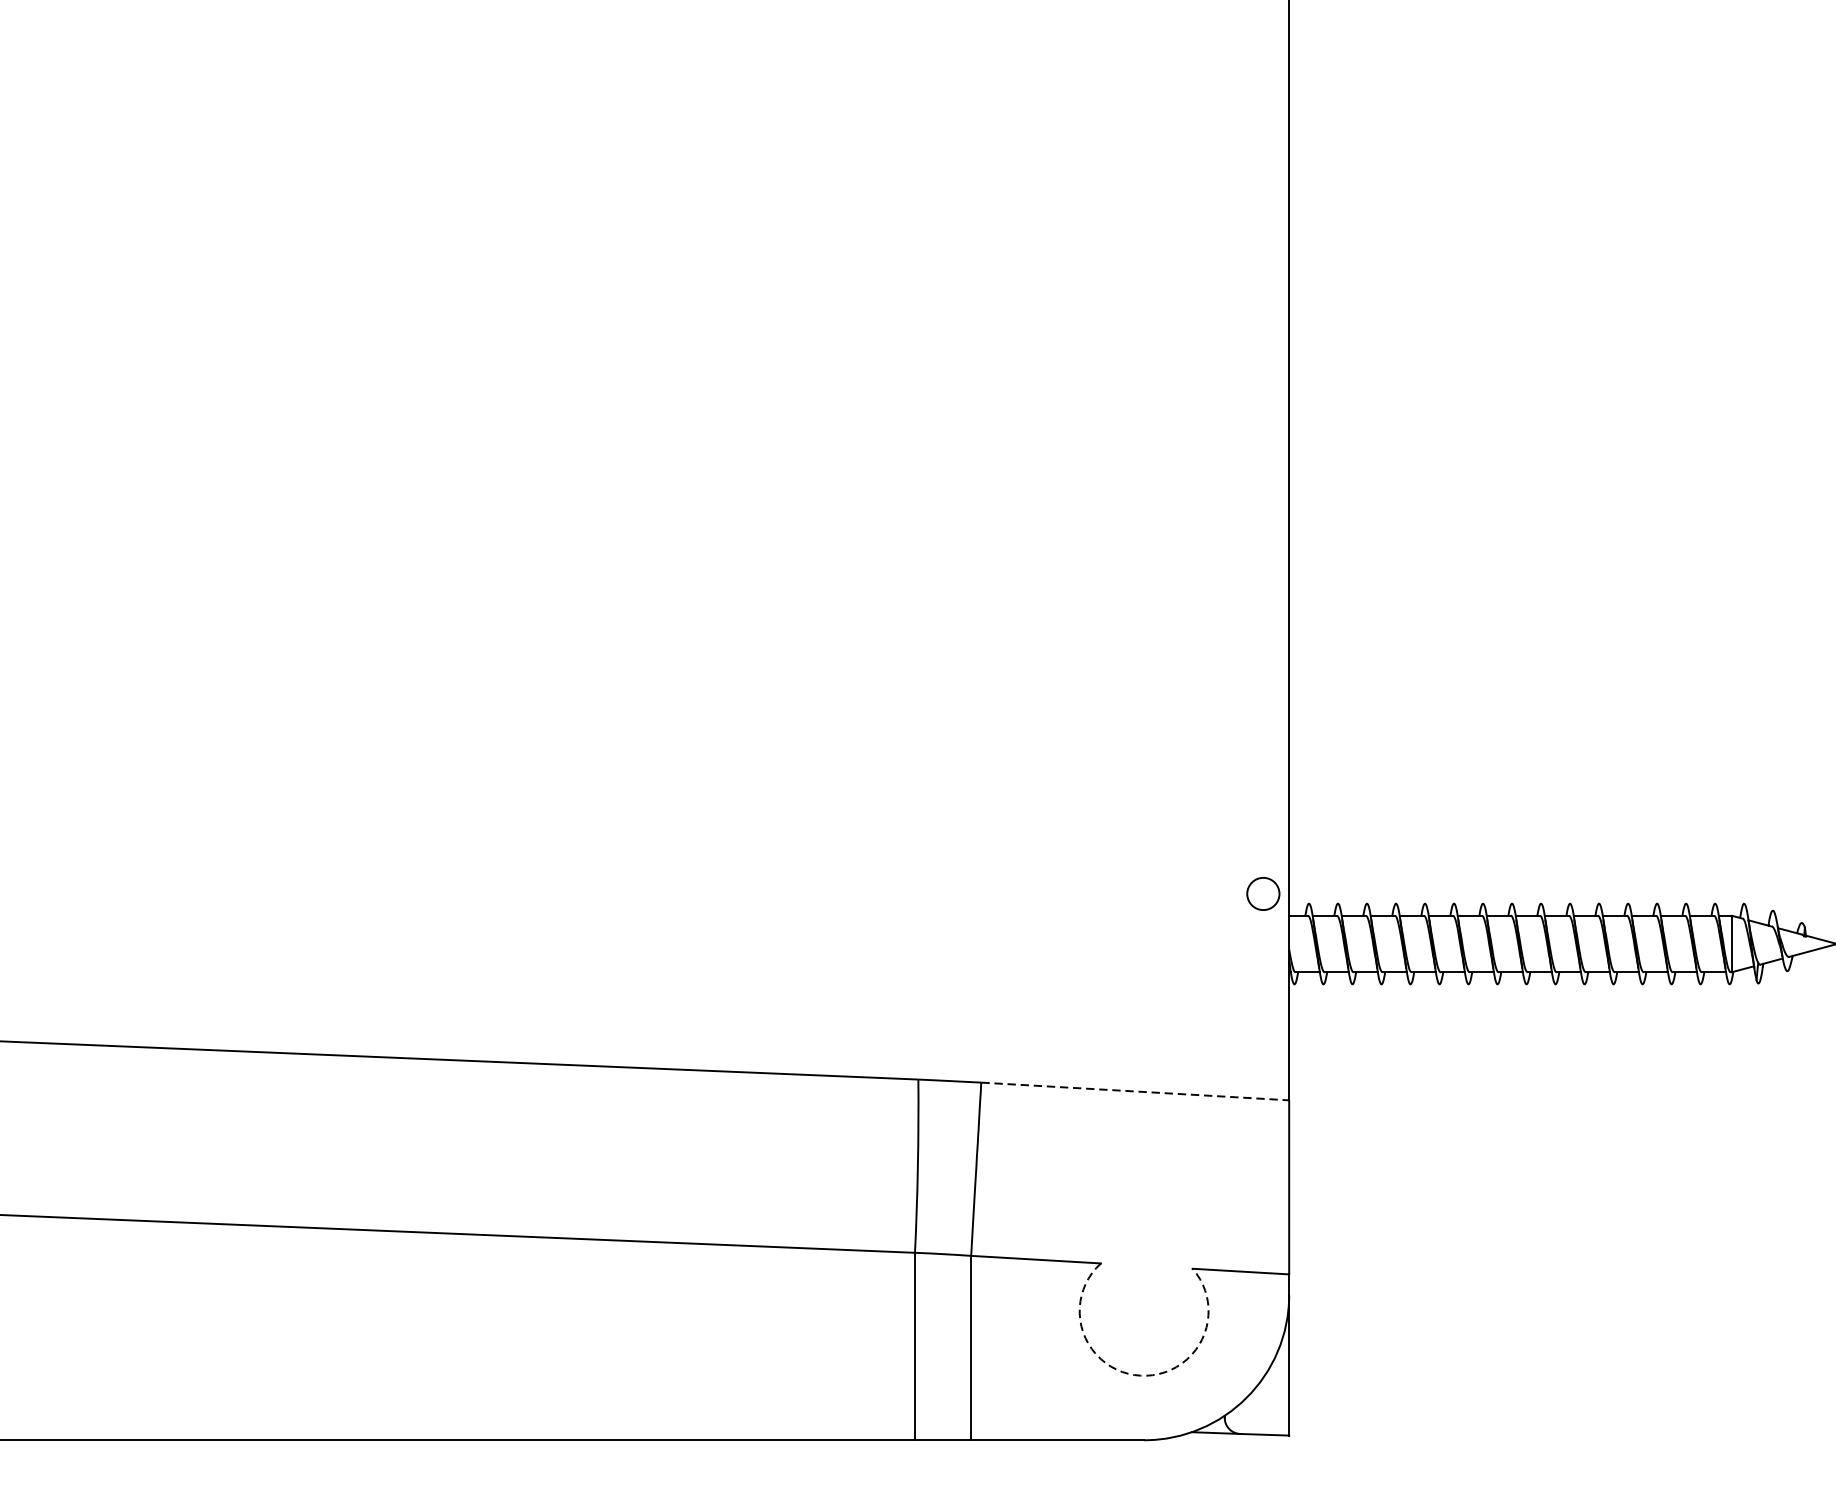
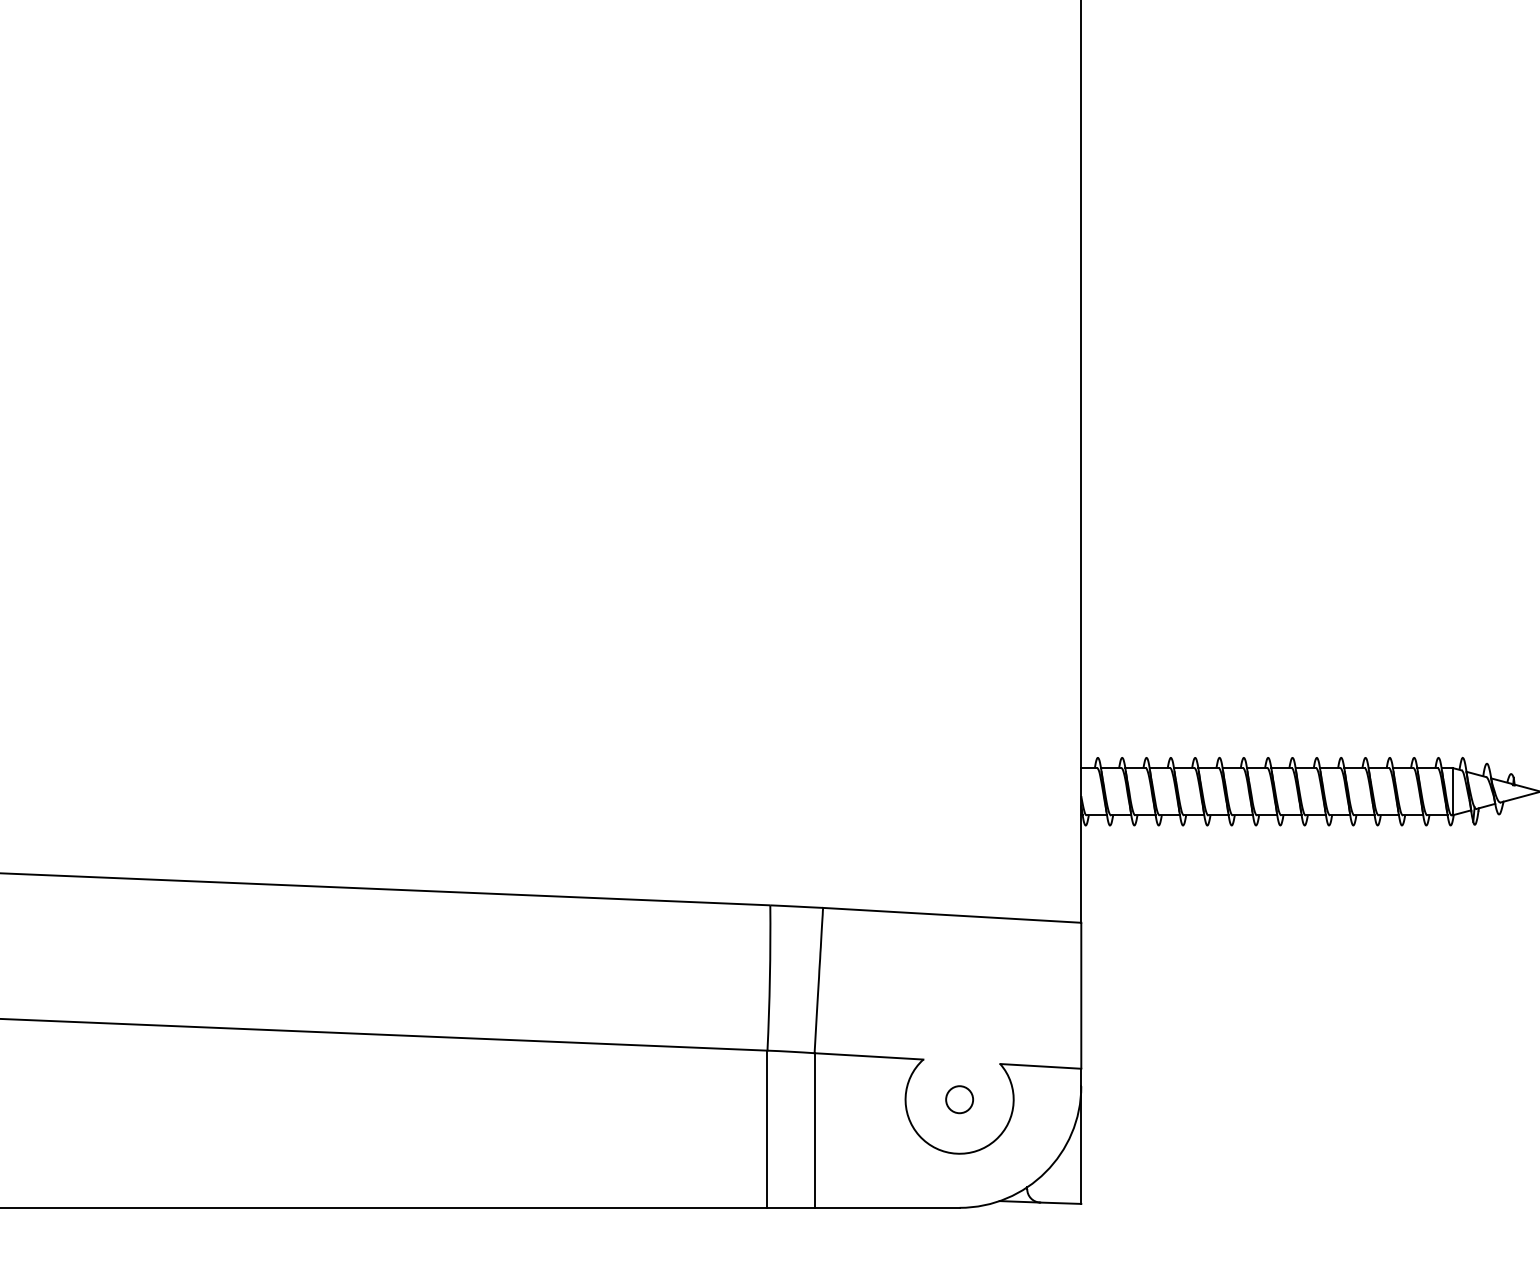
circle: (1263, 893) -> (959, 1099), moved
line: (1135, 1091) -> (952, 915), dashed -> solid
arc: (1140, 1375) -> (956, 1153), dashed -> solid

